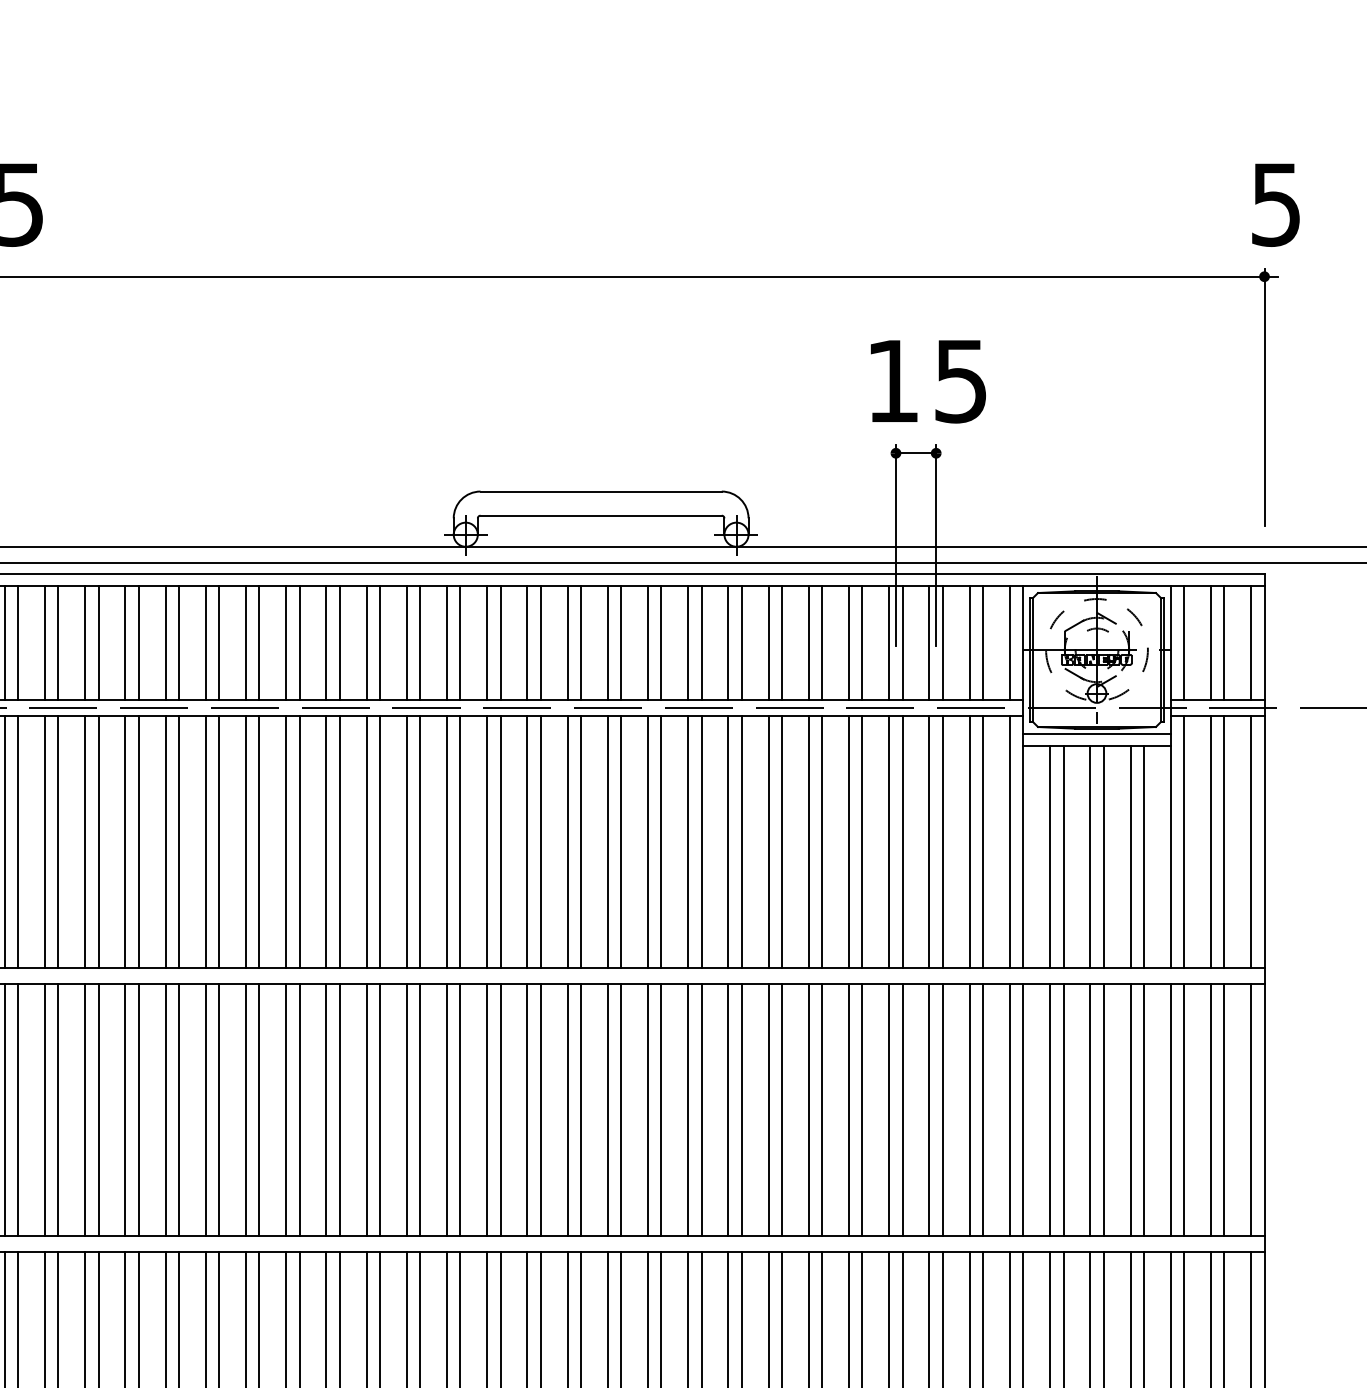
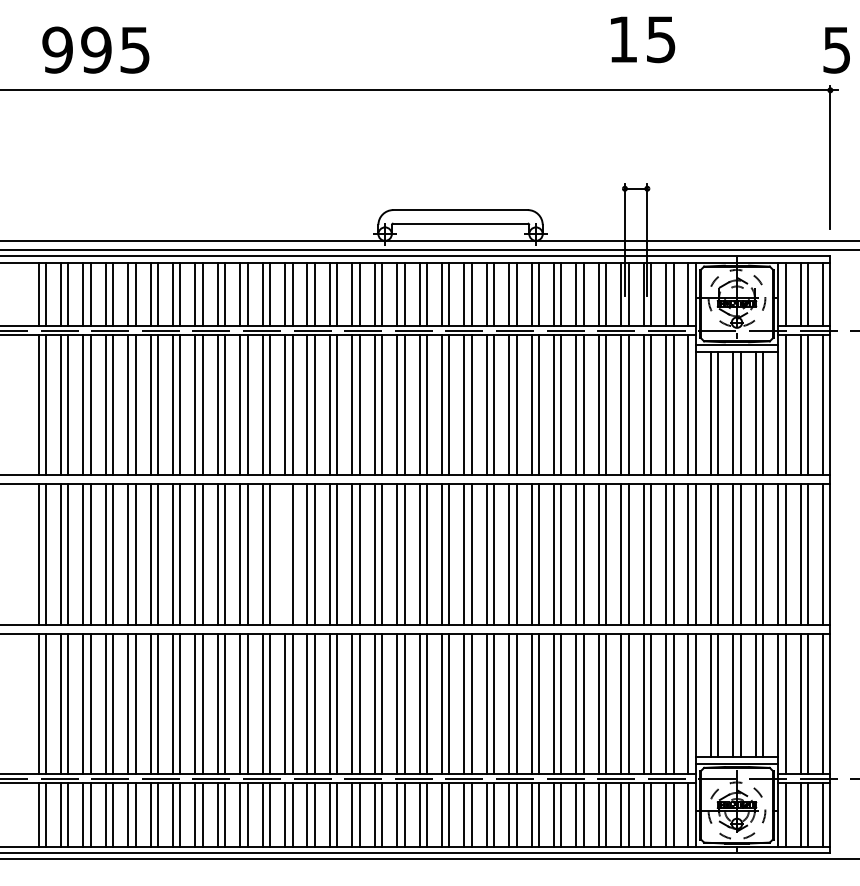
text: (929, 381) -> (643, 39), moved
line: (287, 1109) -> (285, 554), removed

